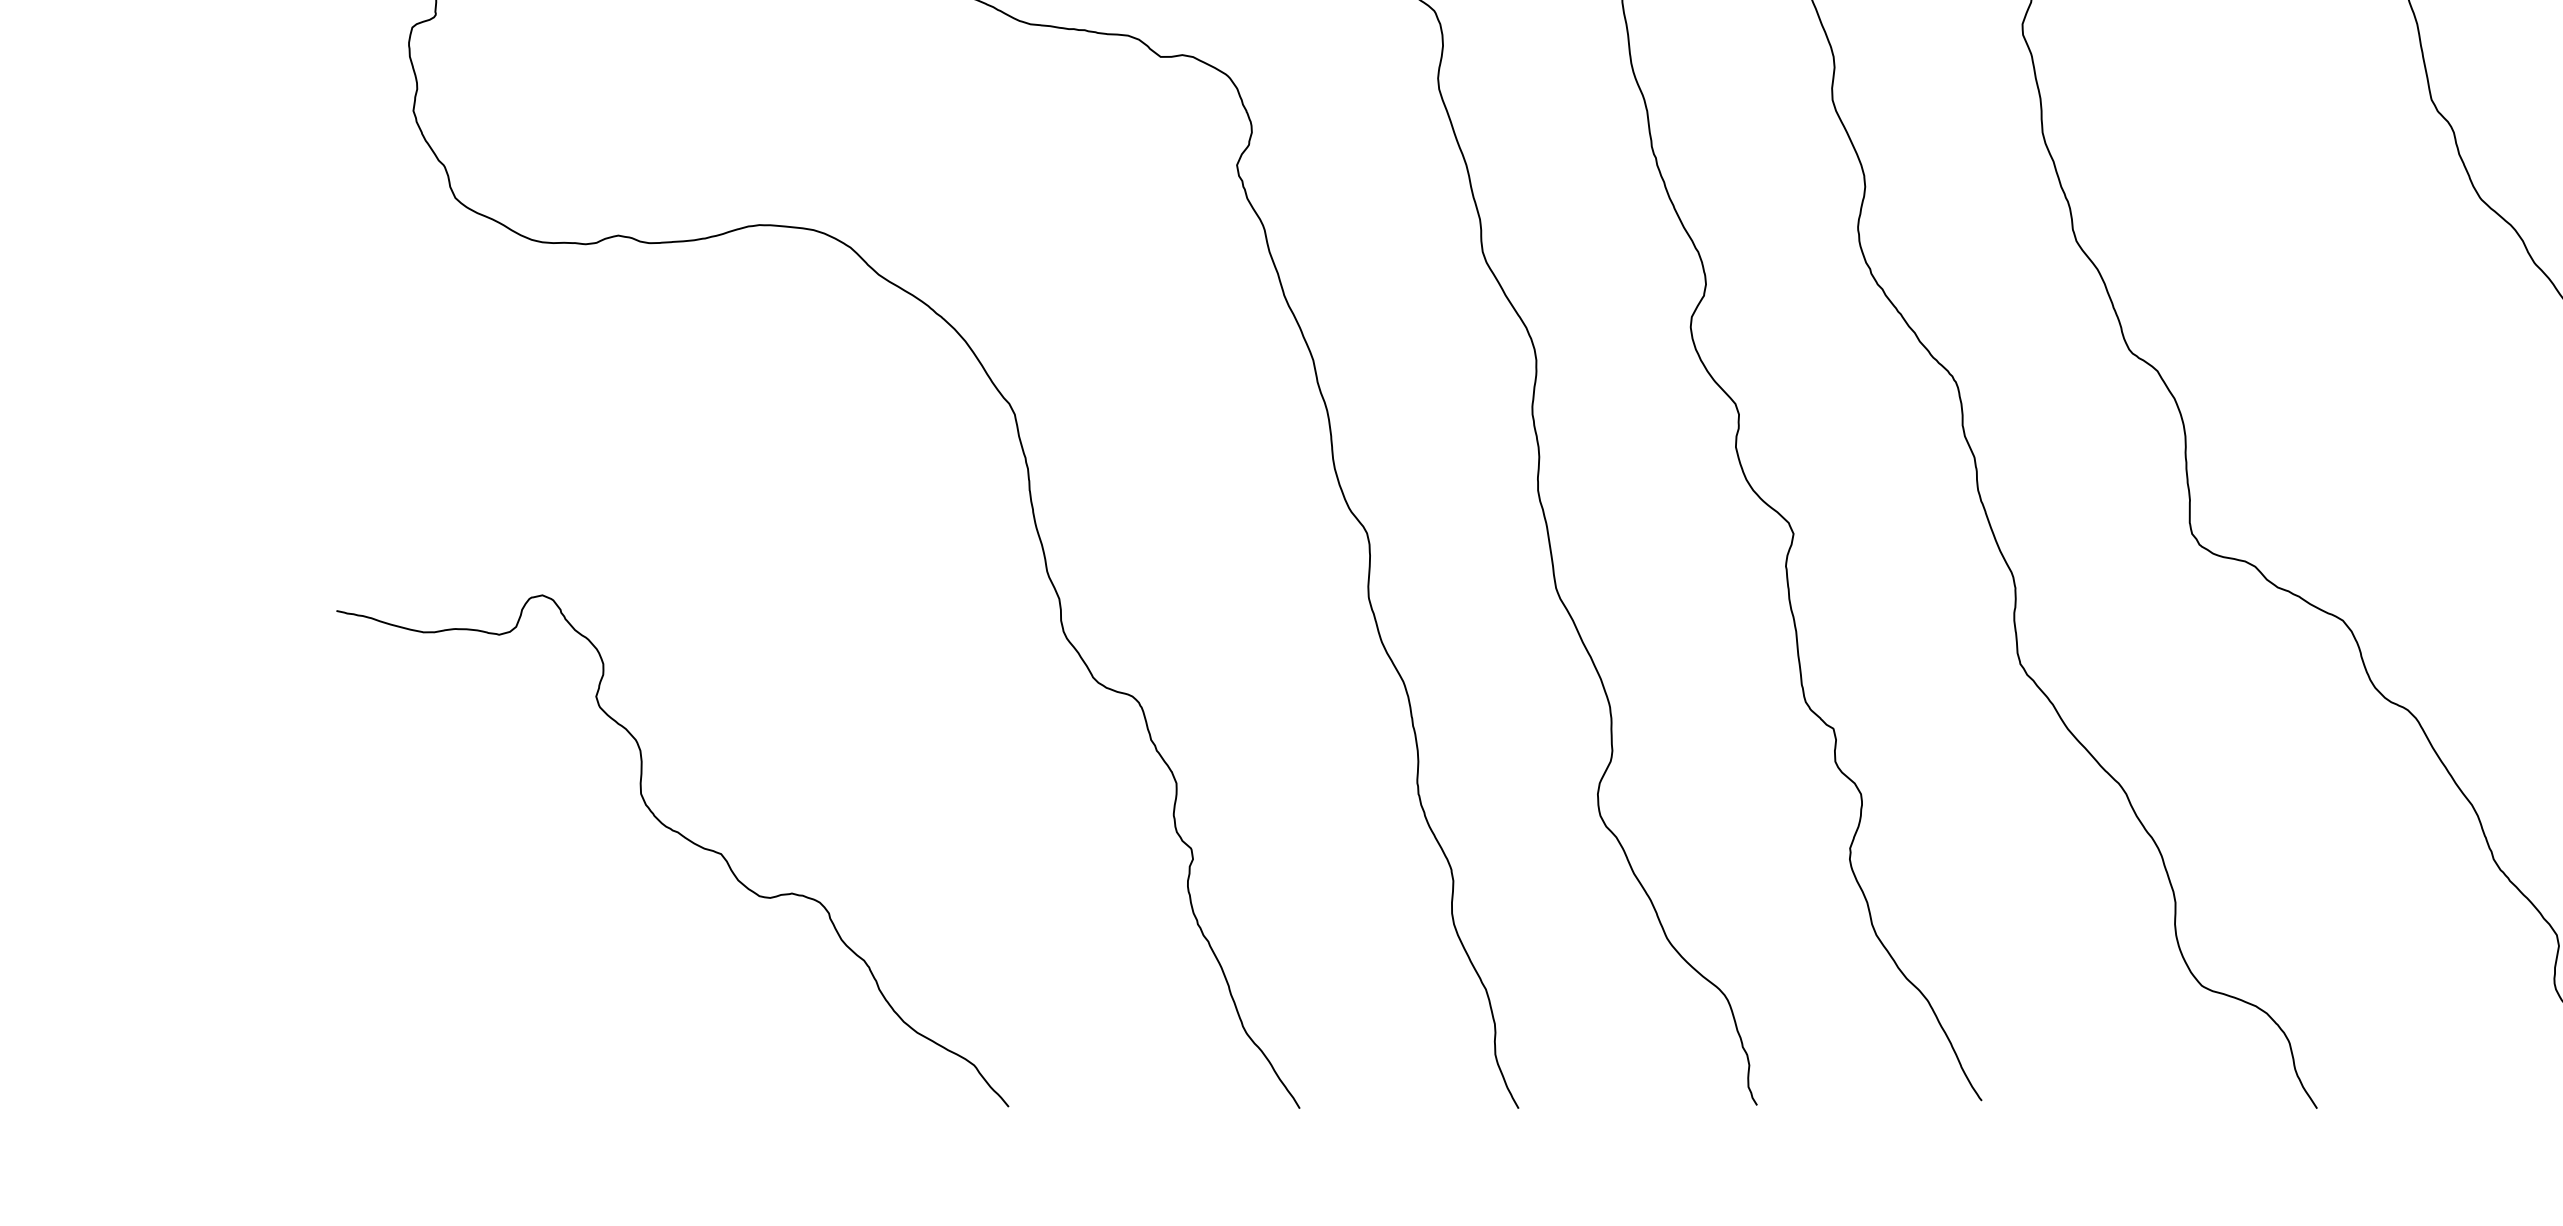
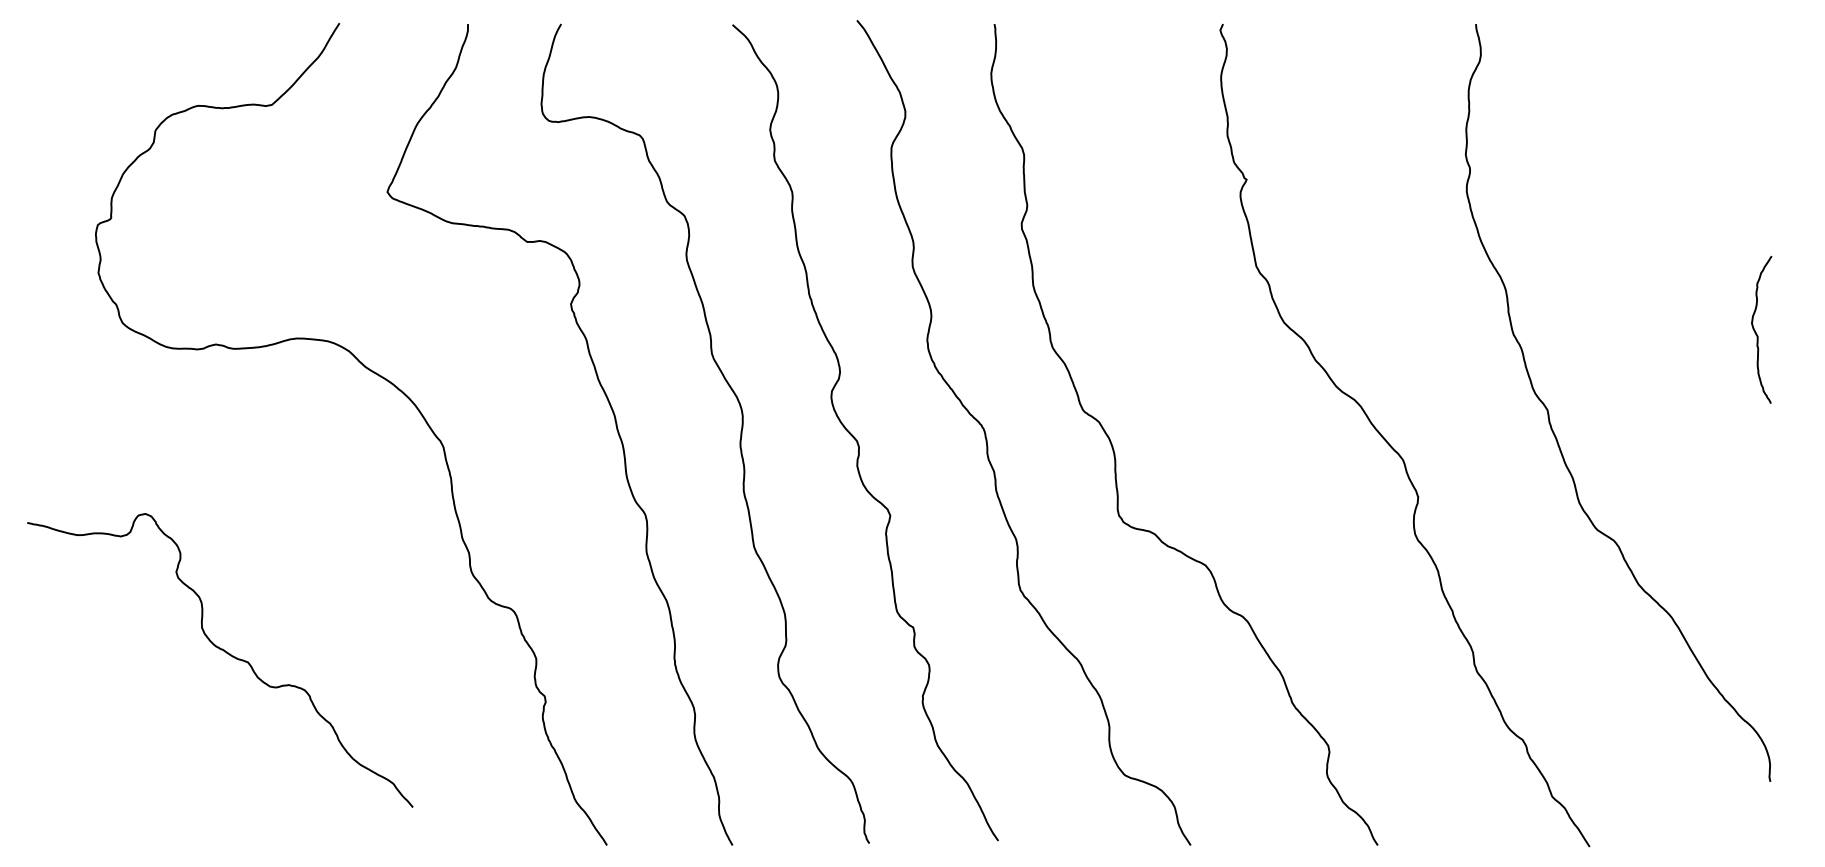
curve: (680, 836) -> (224, 652), moved

